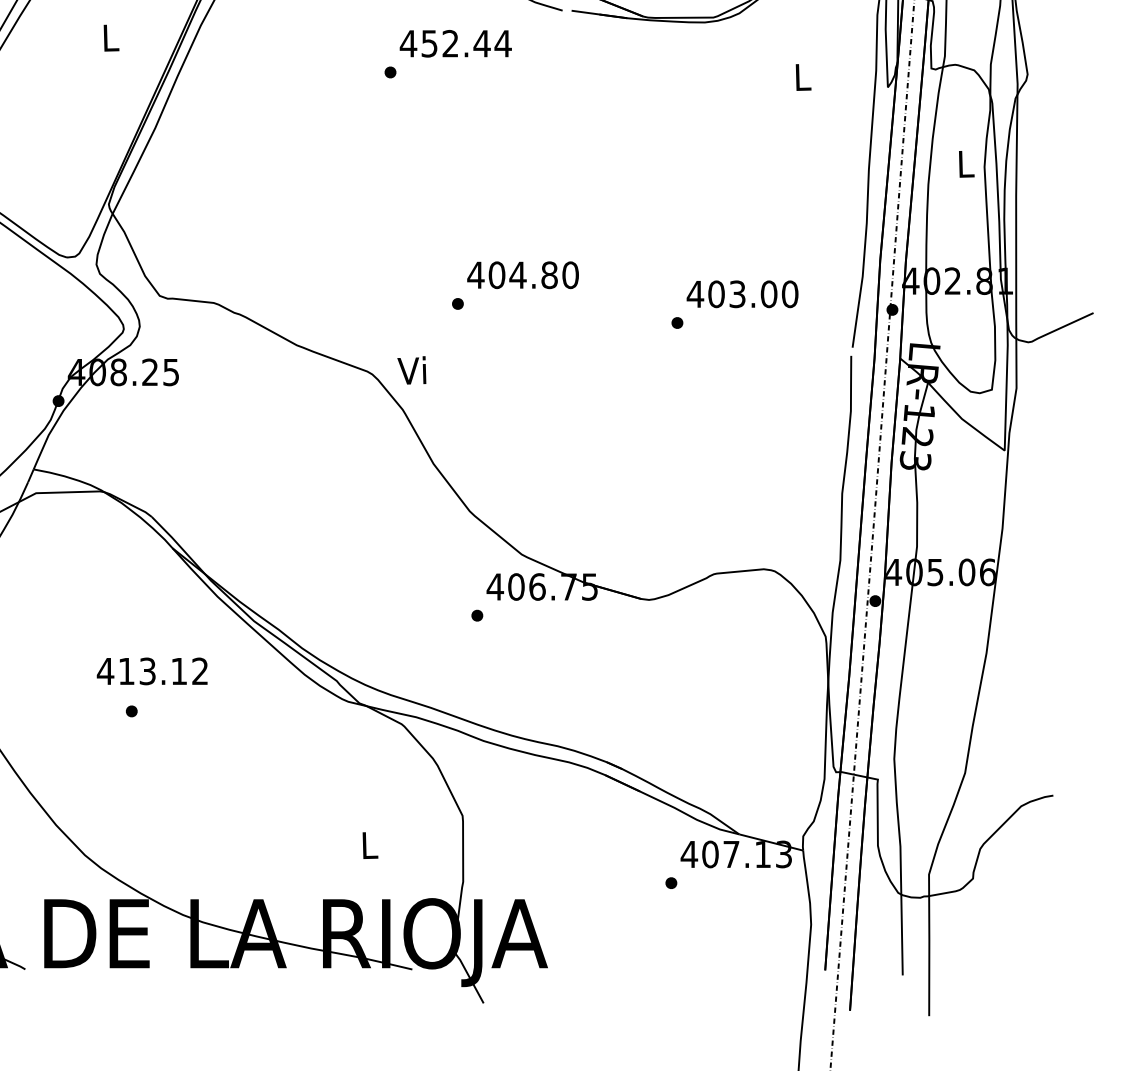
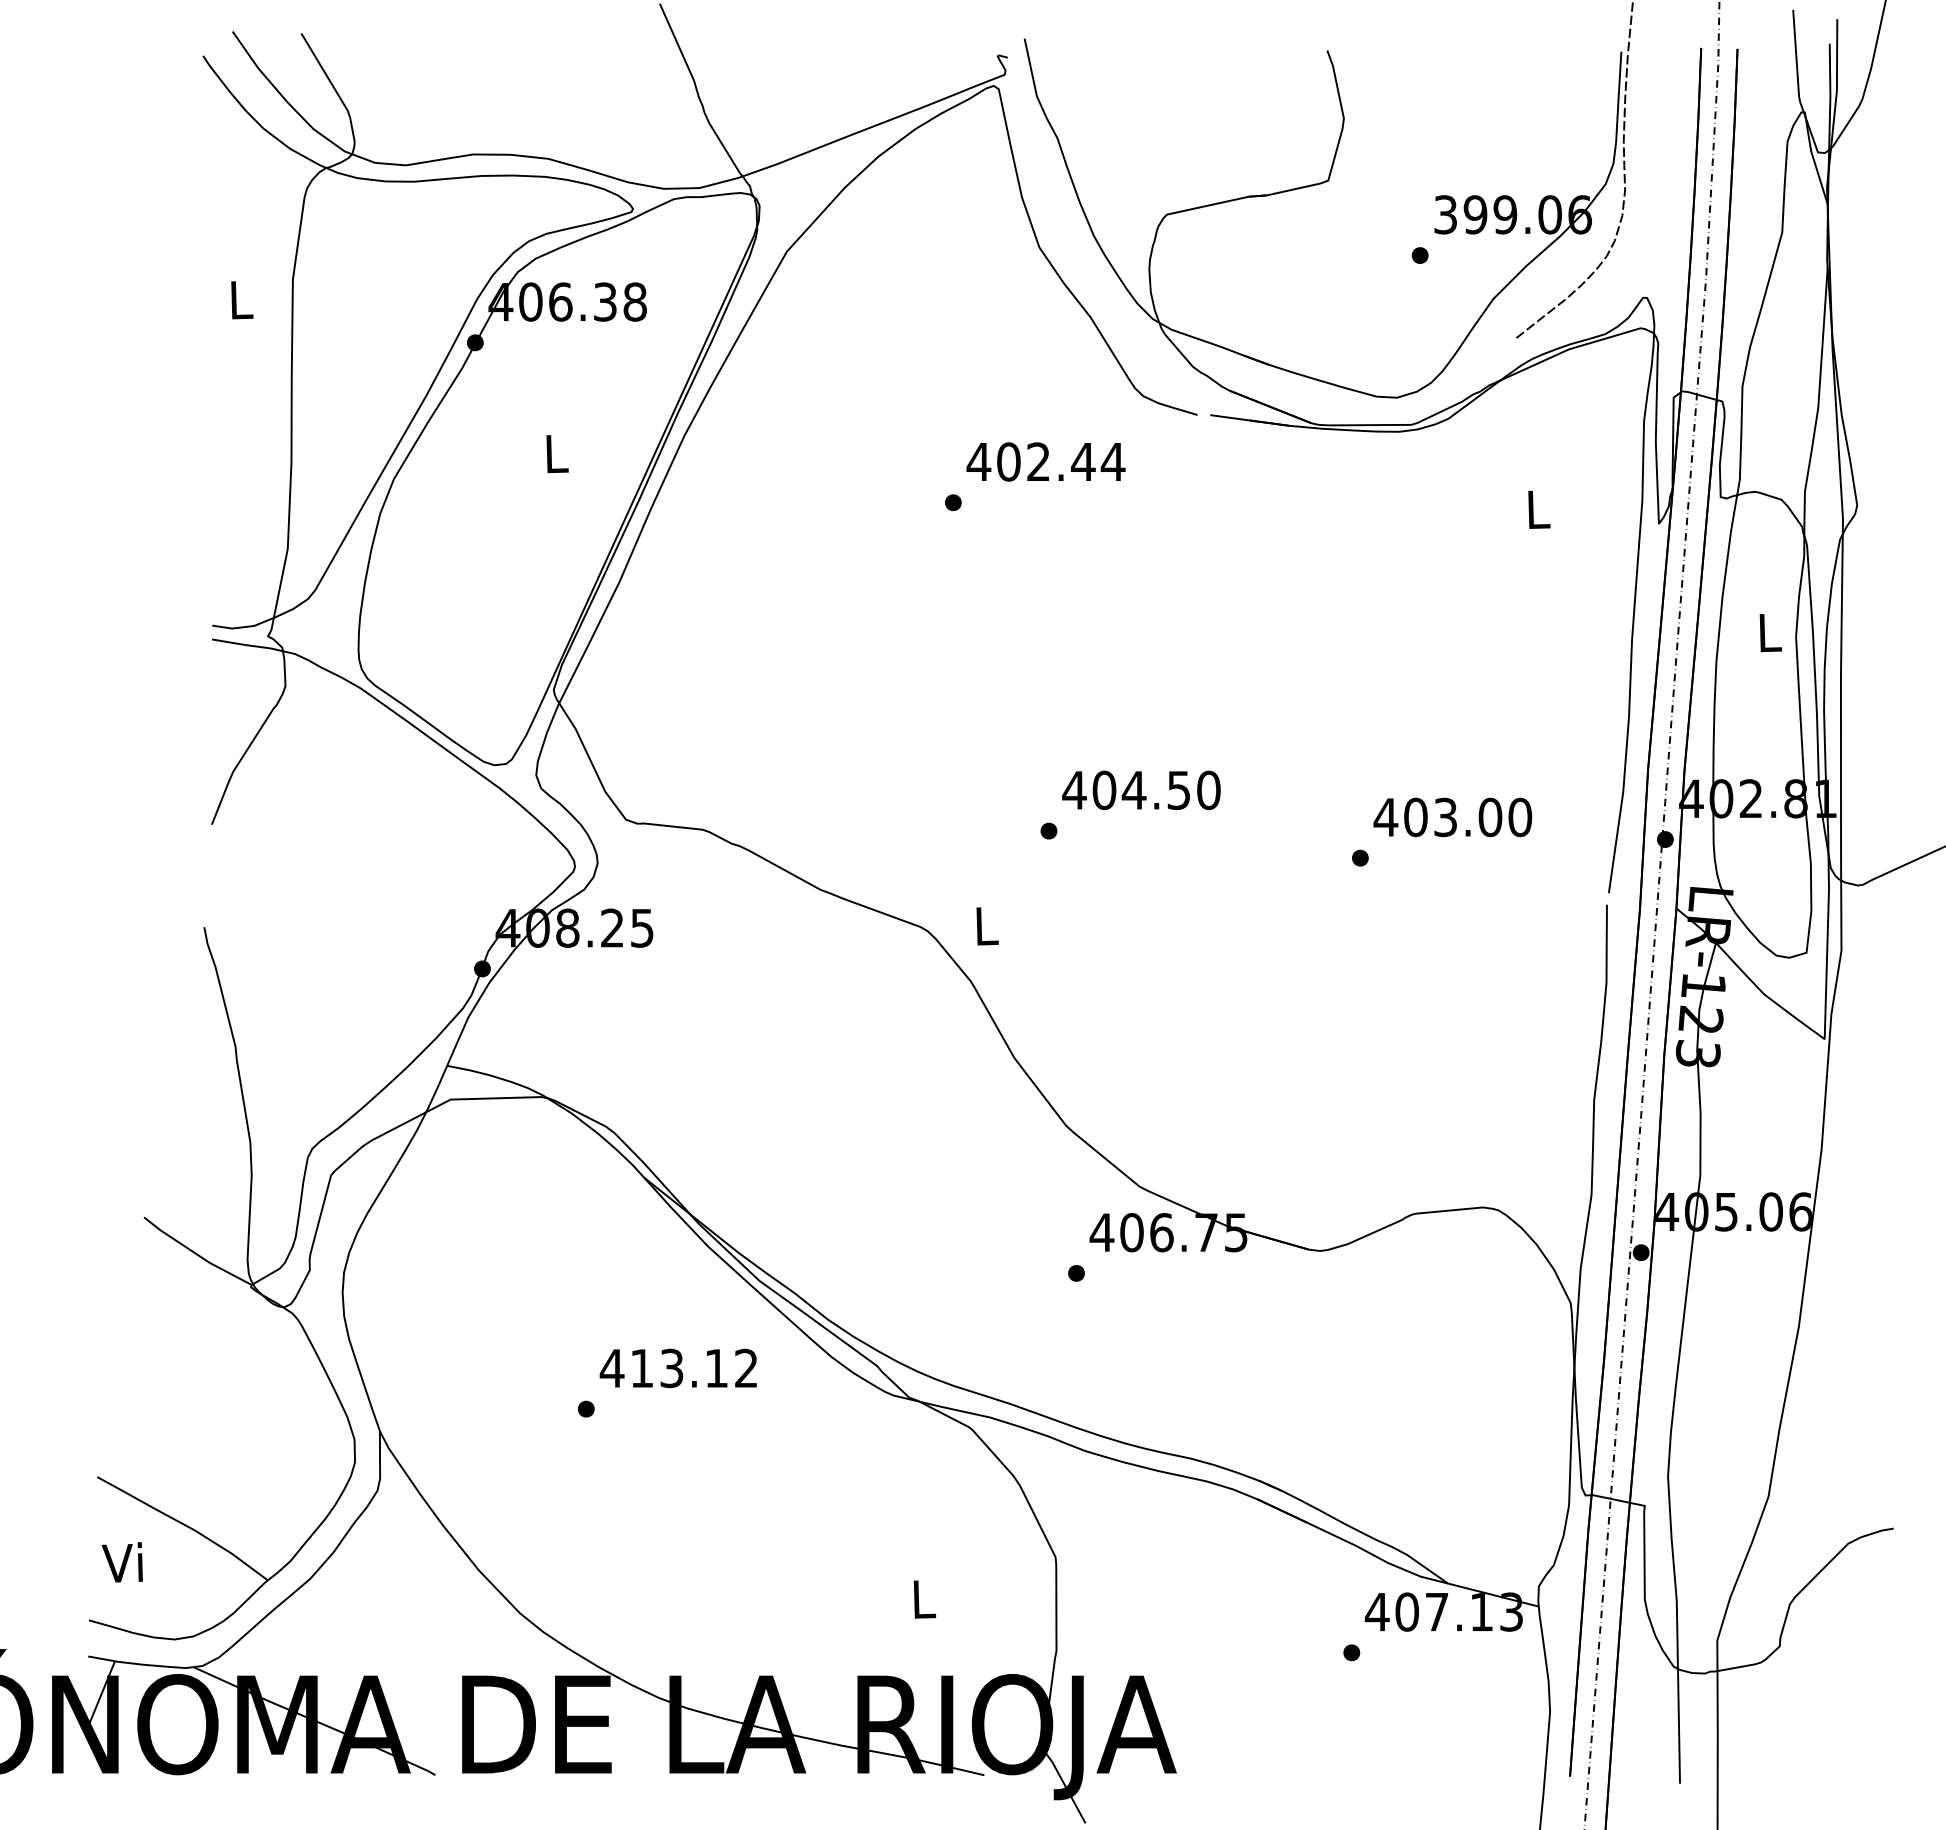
text: (429, 43) -> (1008, 461), 452.44 -> 402.44
text: (549, 275) -> (1178, 790), 404.80 -> 404.50
text: (411, 370) -> (983, 925), Vi -> L
text: (151, 671) -> (677, 1368), moved

